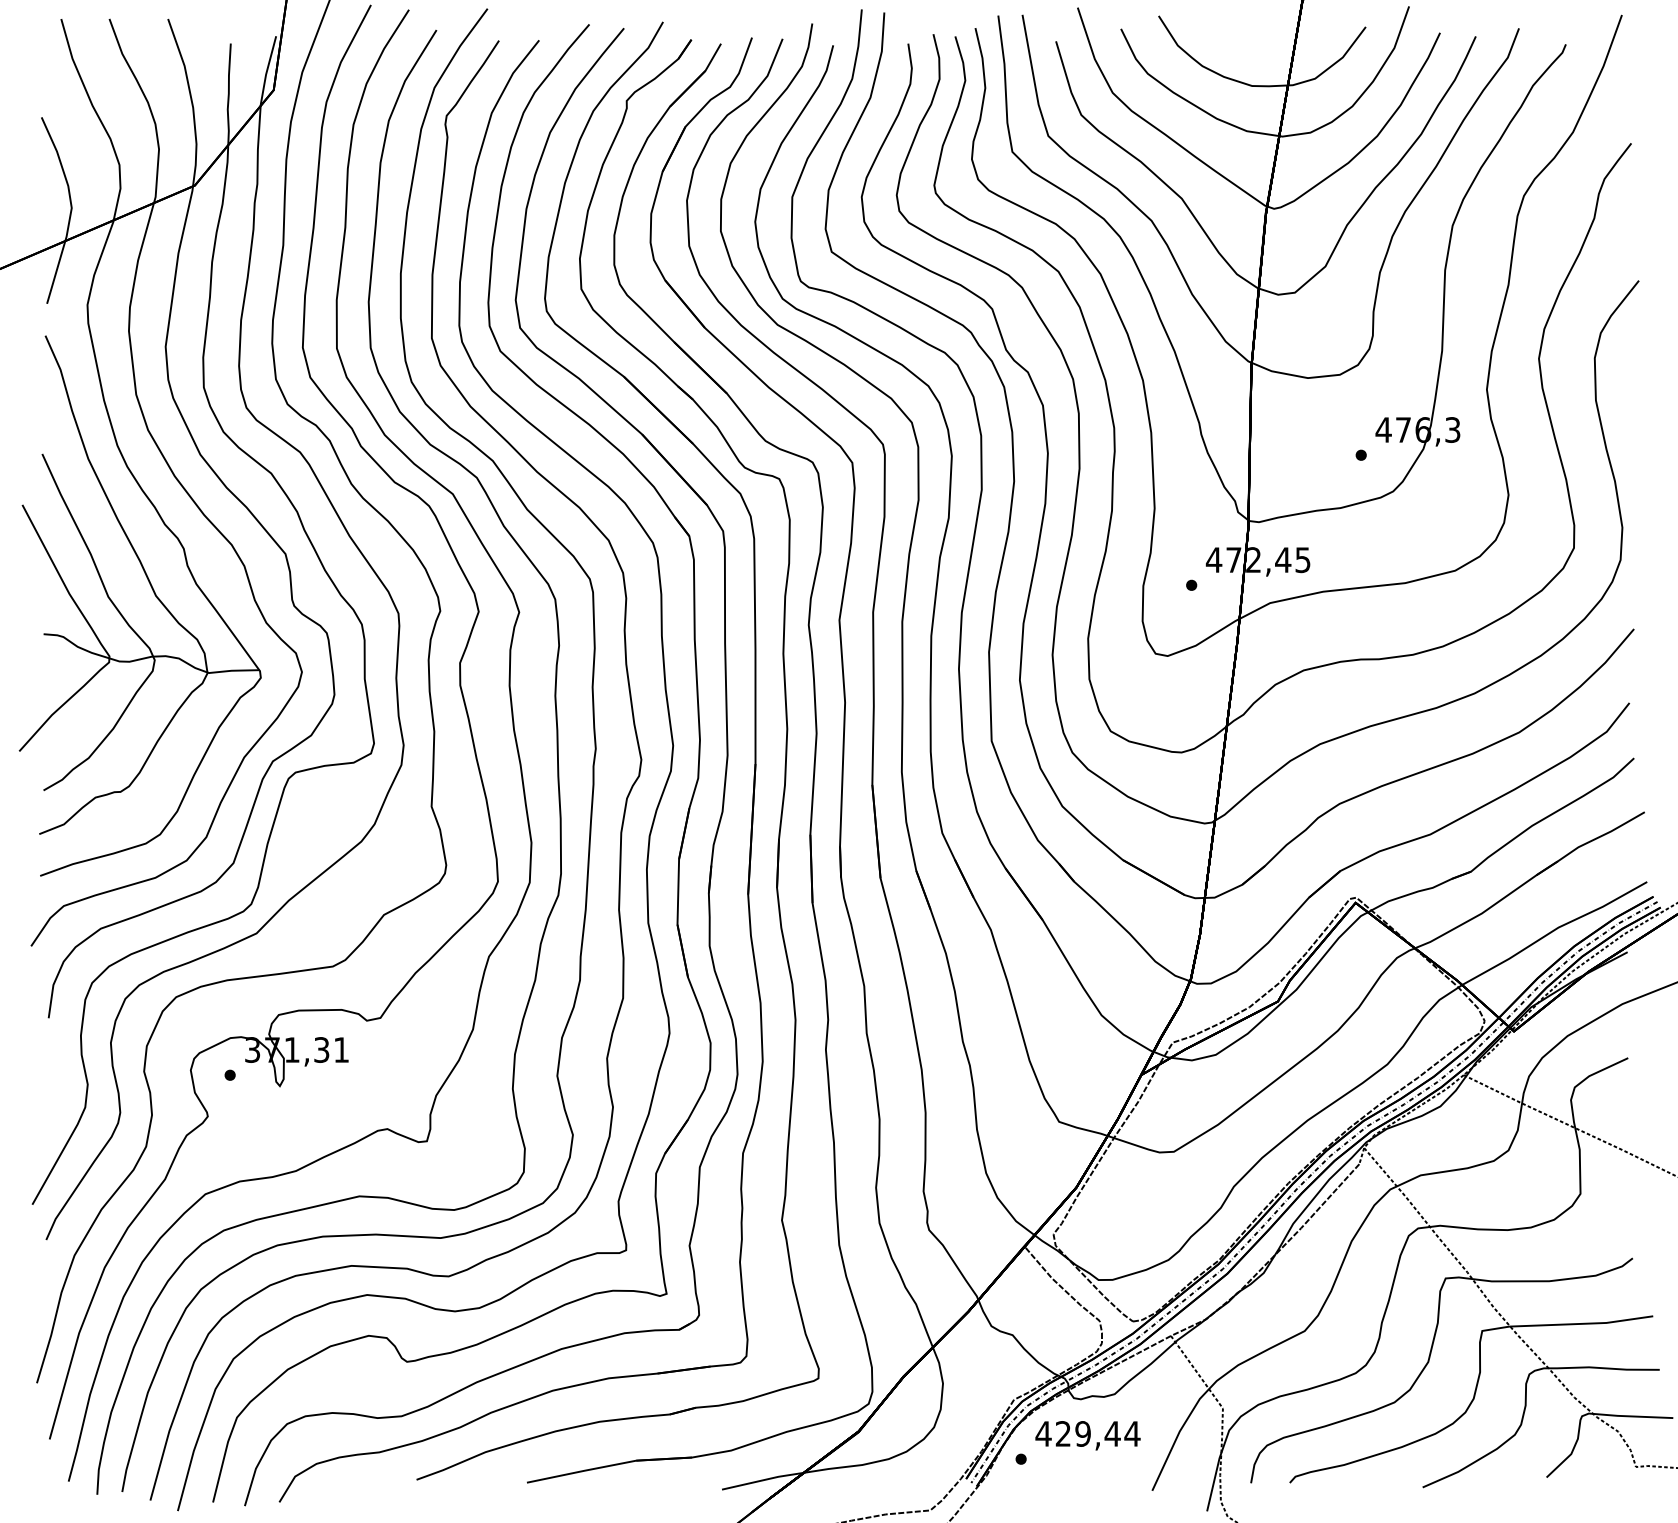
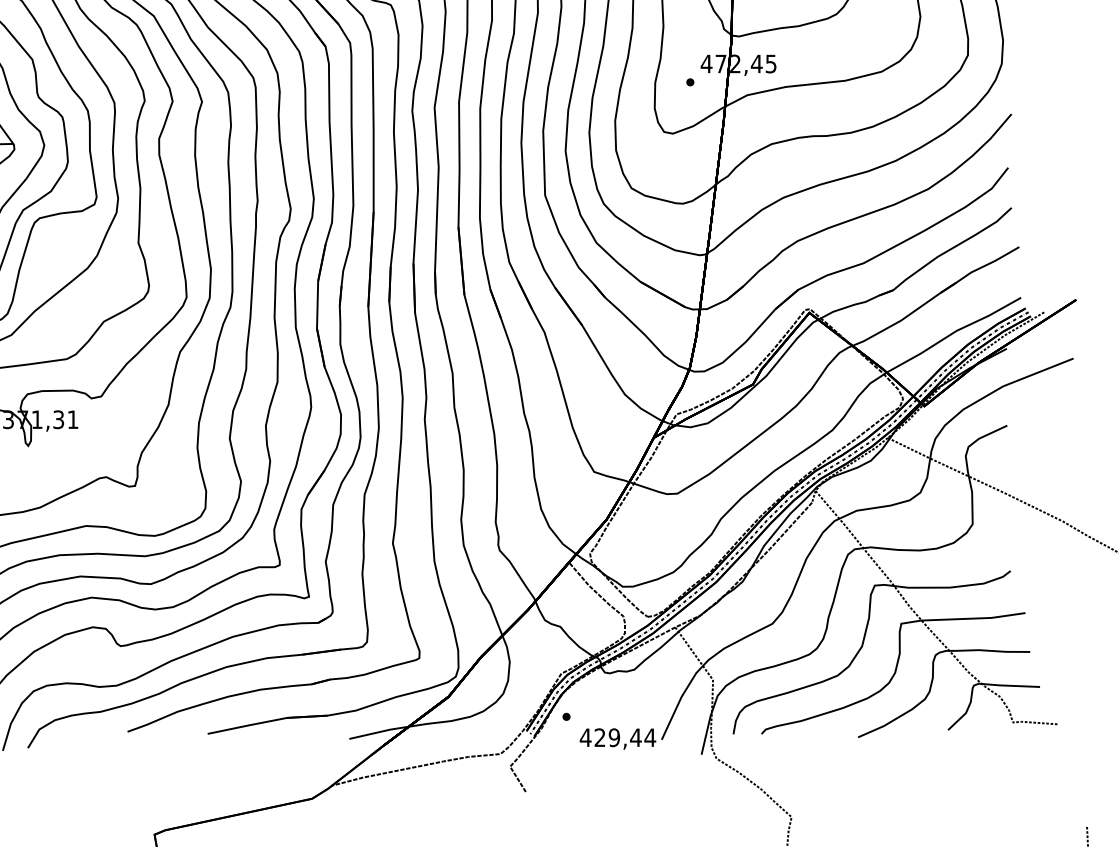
text: (1087, 1435) -> (617, 738), moved

